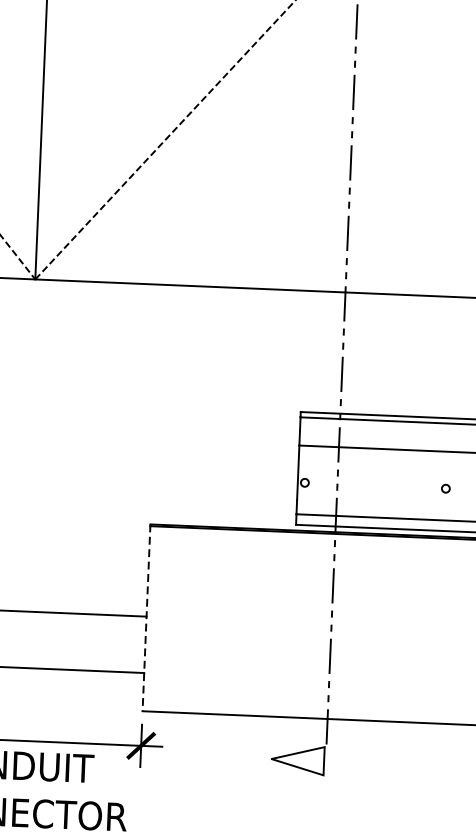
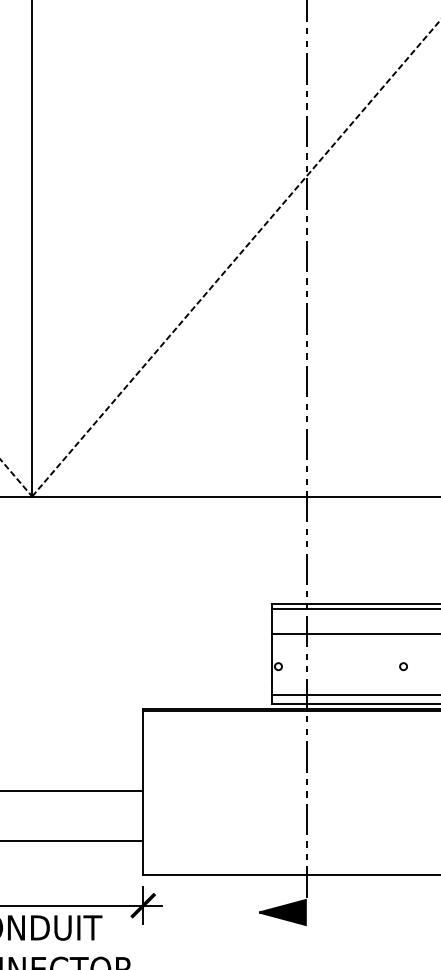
line: (146, 618) -> (143, 792), dashed -> solid
fill: (297, 760) -> (282, 912), added

